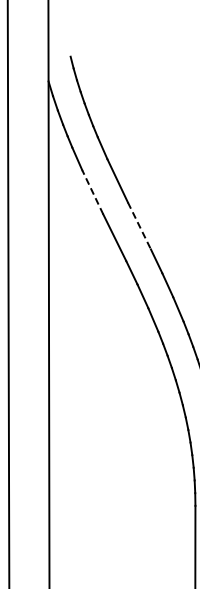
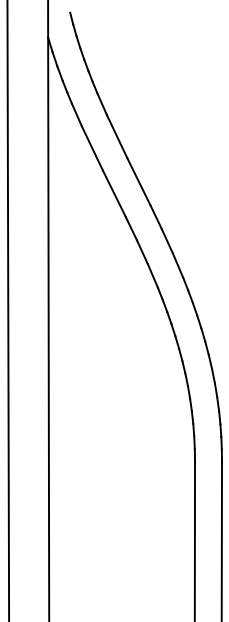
line: (92, 192) -> (92, 148), dashed -> solid
line: (139, 226) -> (139, 182), dashed -> solid

